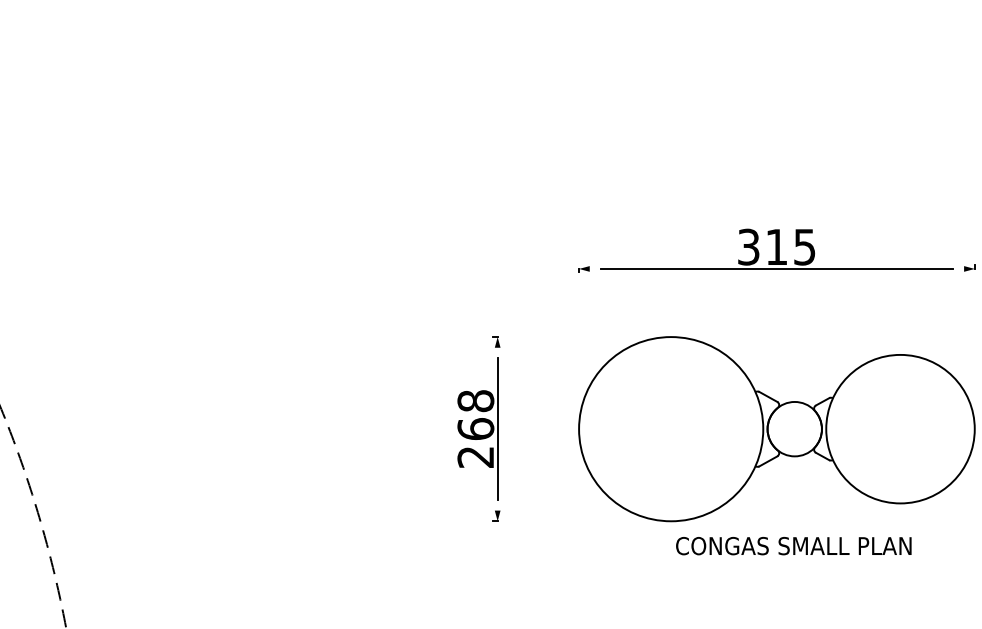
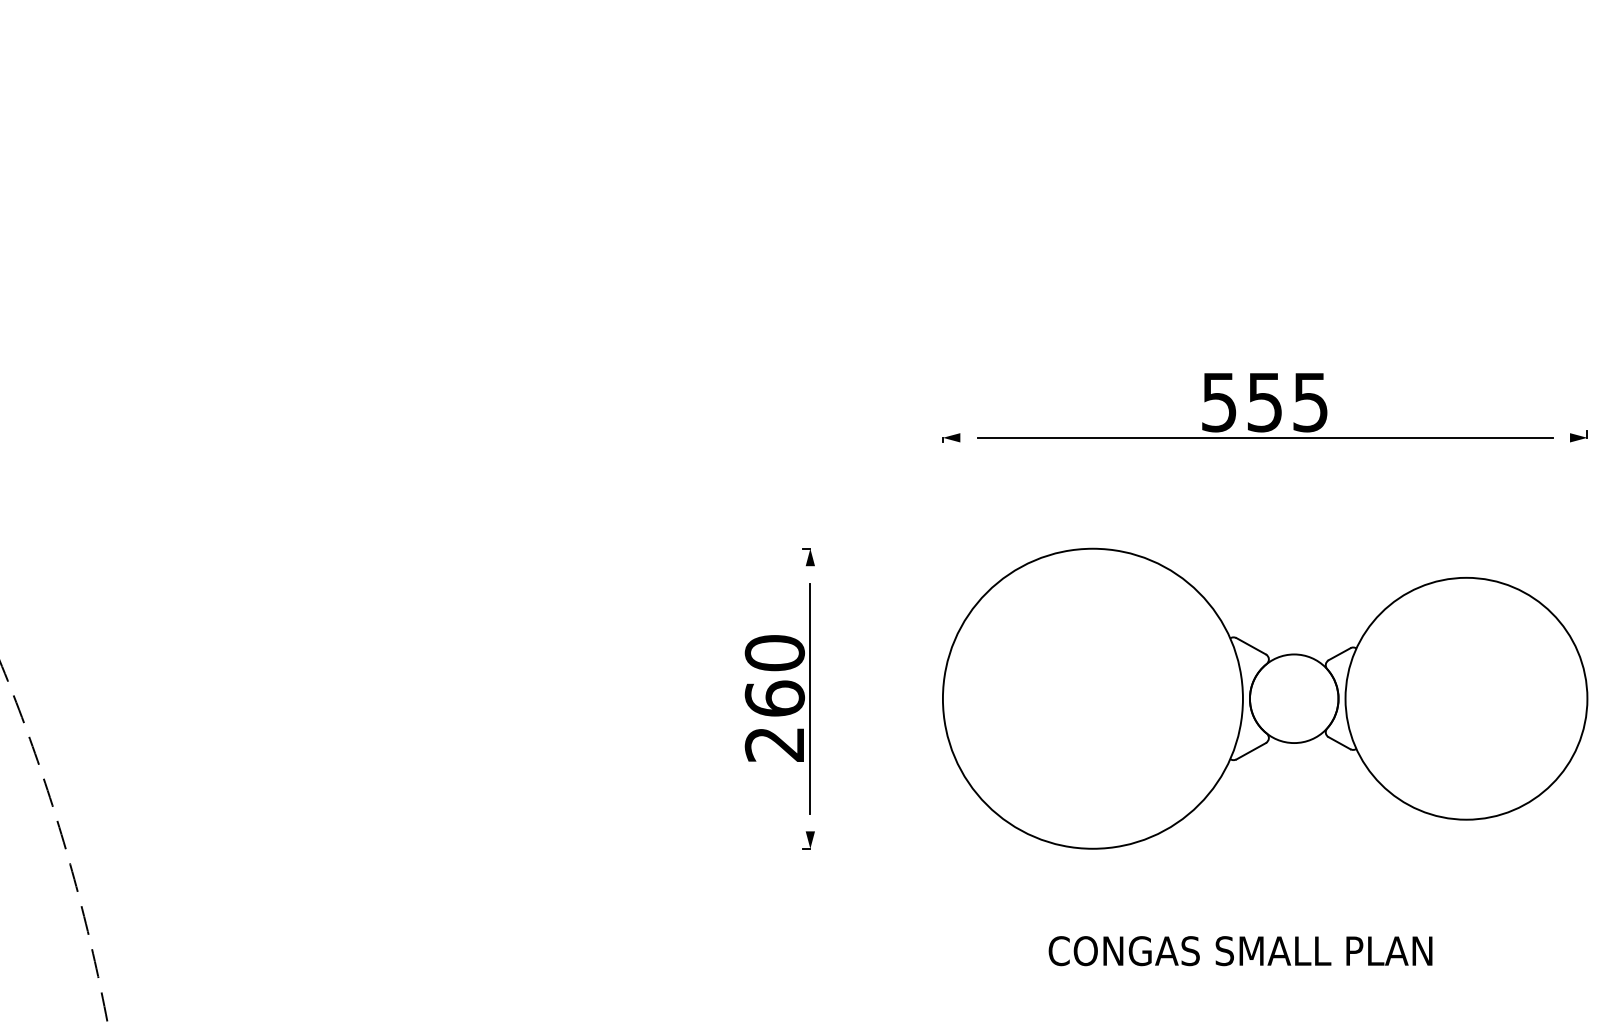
text: (762, 246) -> (1241, 401), 315 -> 555
text: (475, 401) -> (774, 653), 268 -> 260
text: (793, 546) -> (1240, 951), moved

